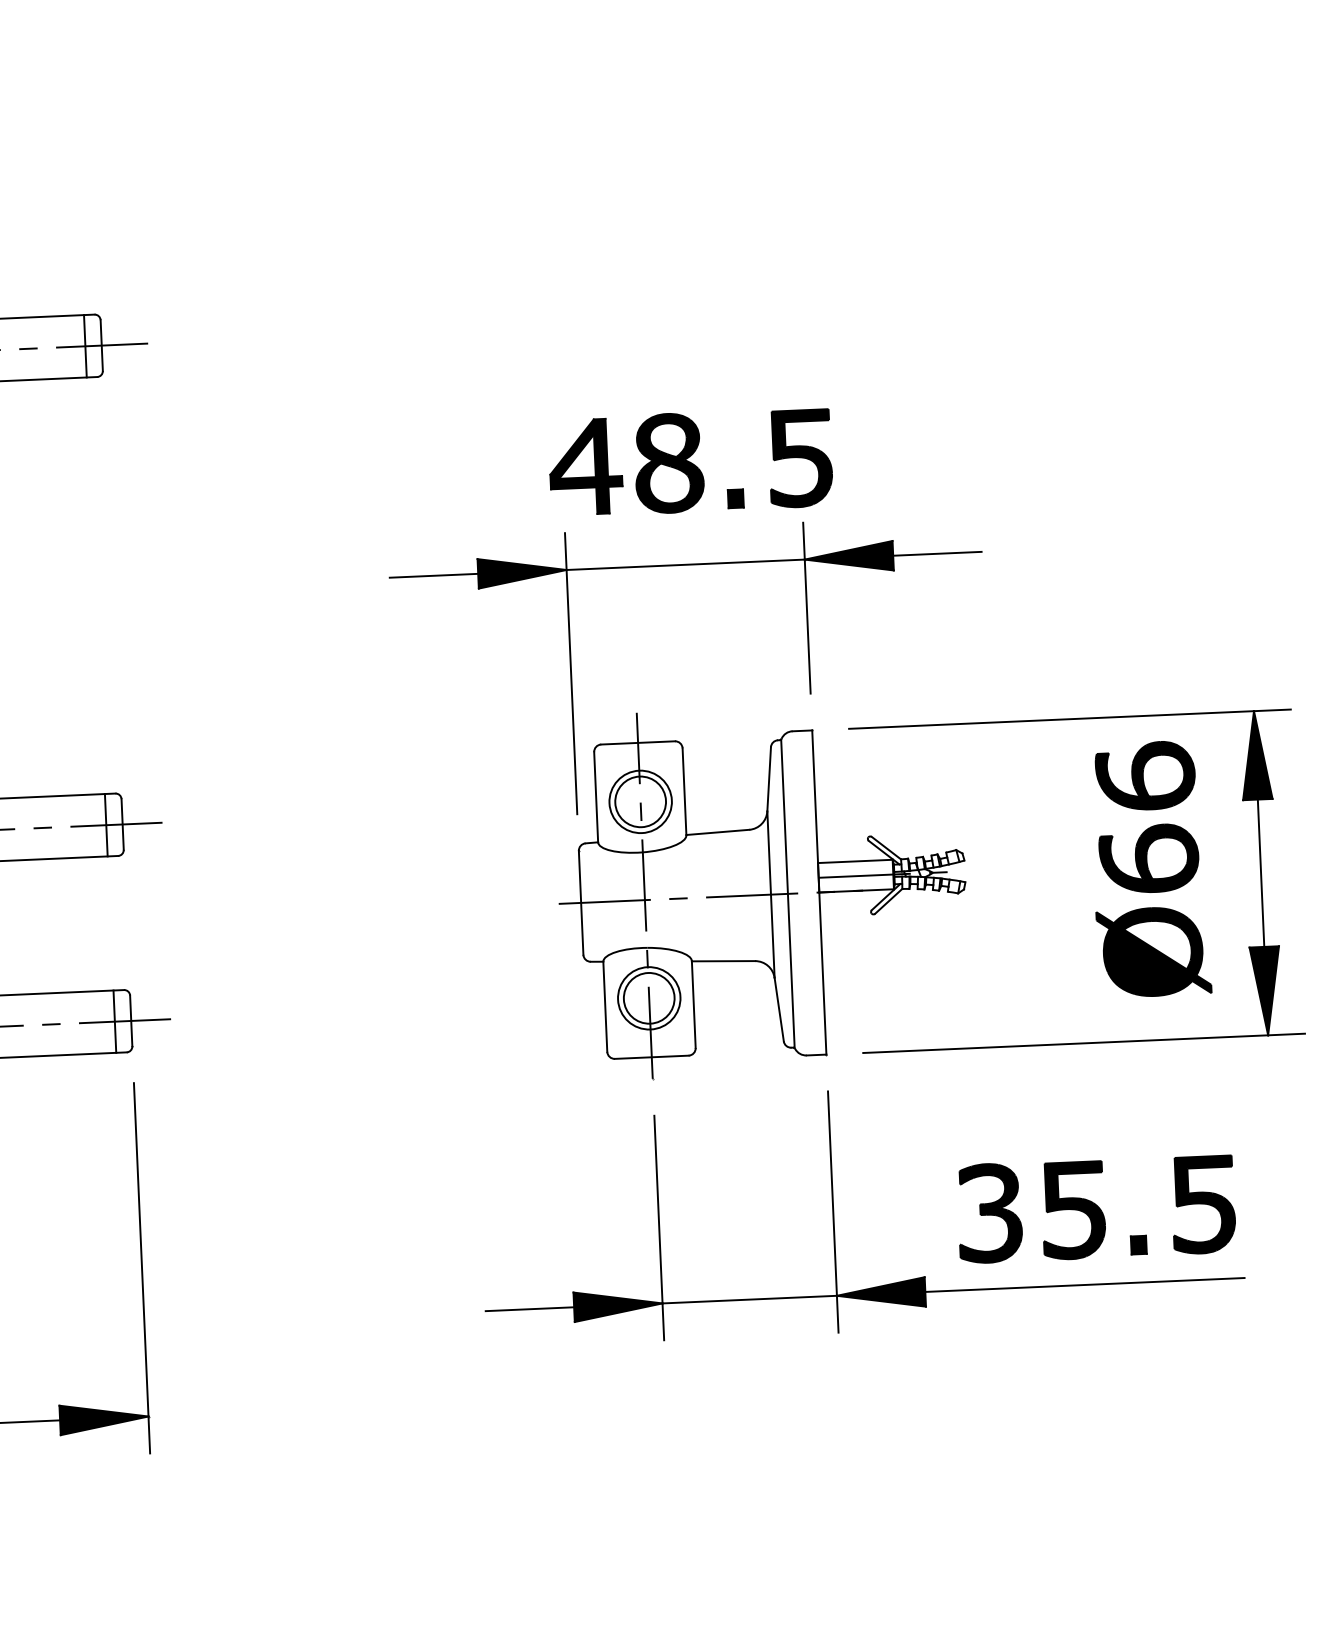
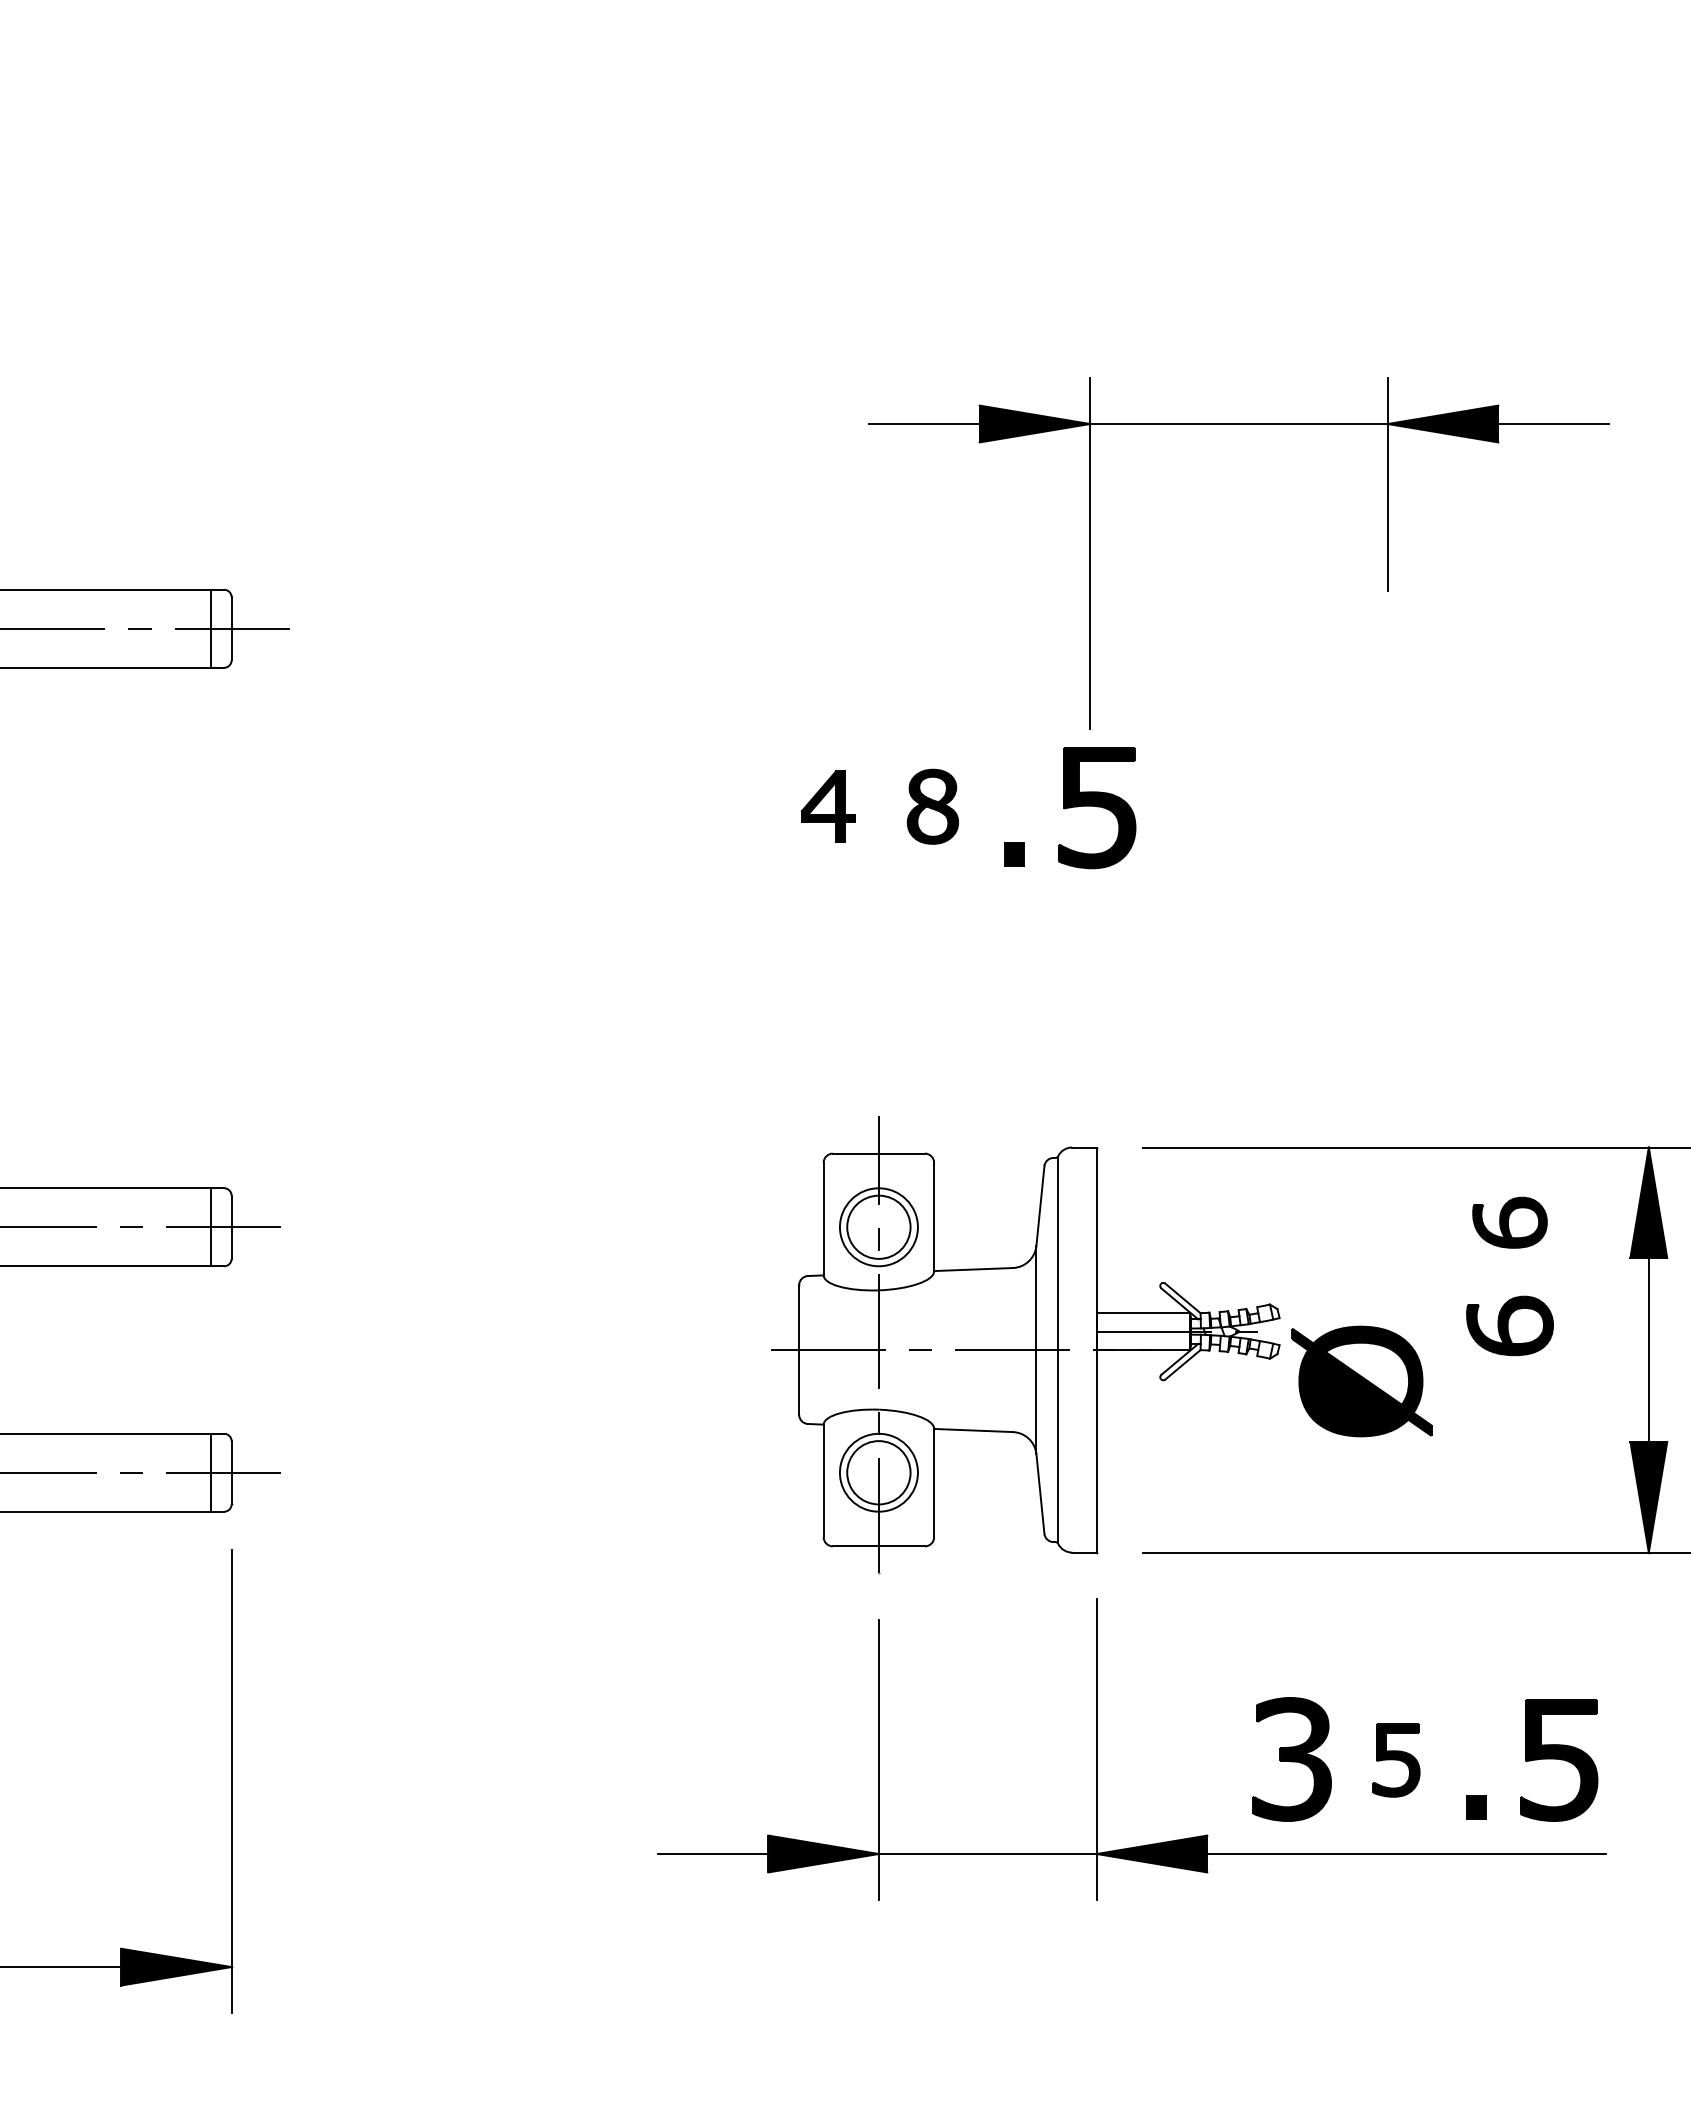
part: (668, 463) -> (932, 806), size x0.6
part: (585, 466) -> (828, 806), size x0.6
part: (685, 565) -> (1238, 424), moved
part: (1145, 776) -> (1509, 1222), size x0.6
part: (1148, 858) -> (1509, 1325), size x0.7
part: (1153, 952) -> (1361, 1381), moved
part: (1073, 1210) -> (1396, 1760), size x0.6

